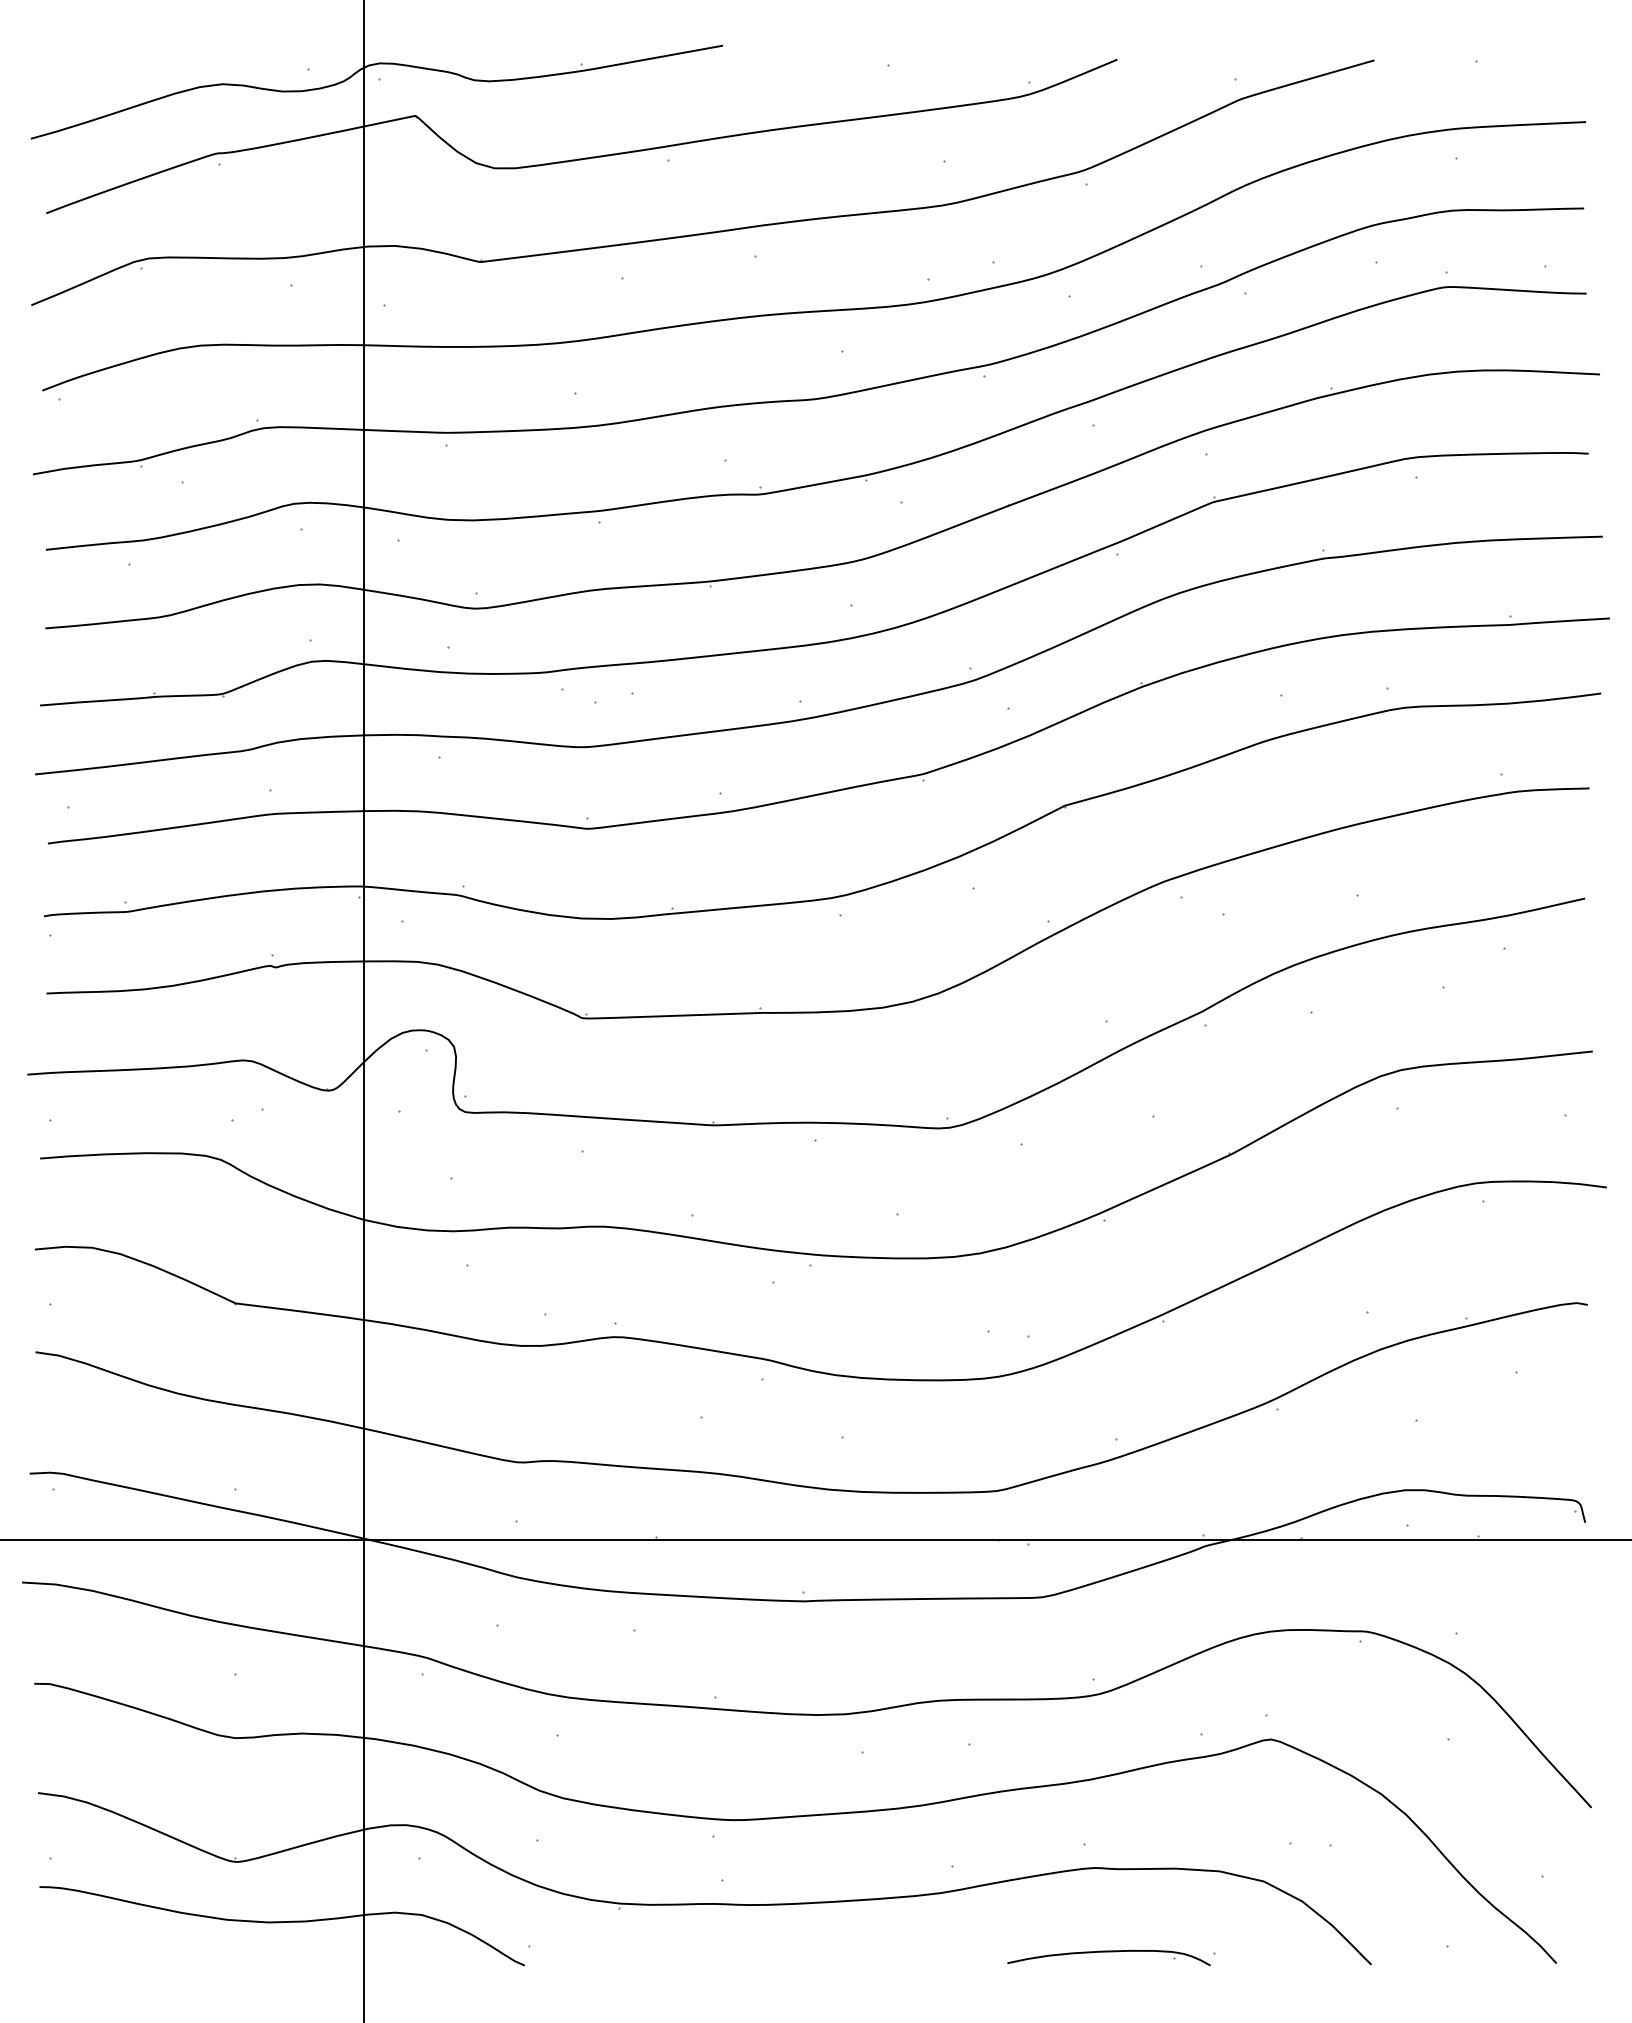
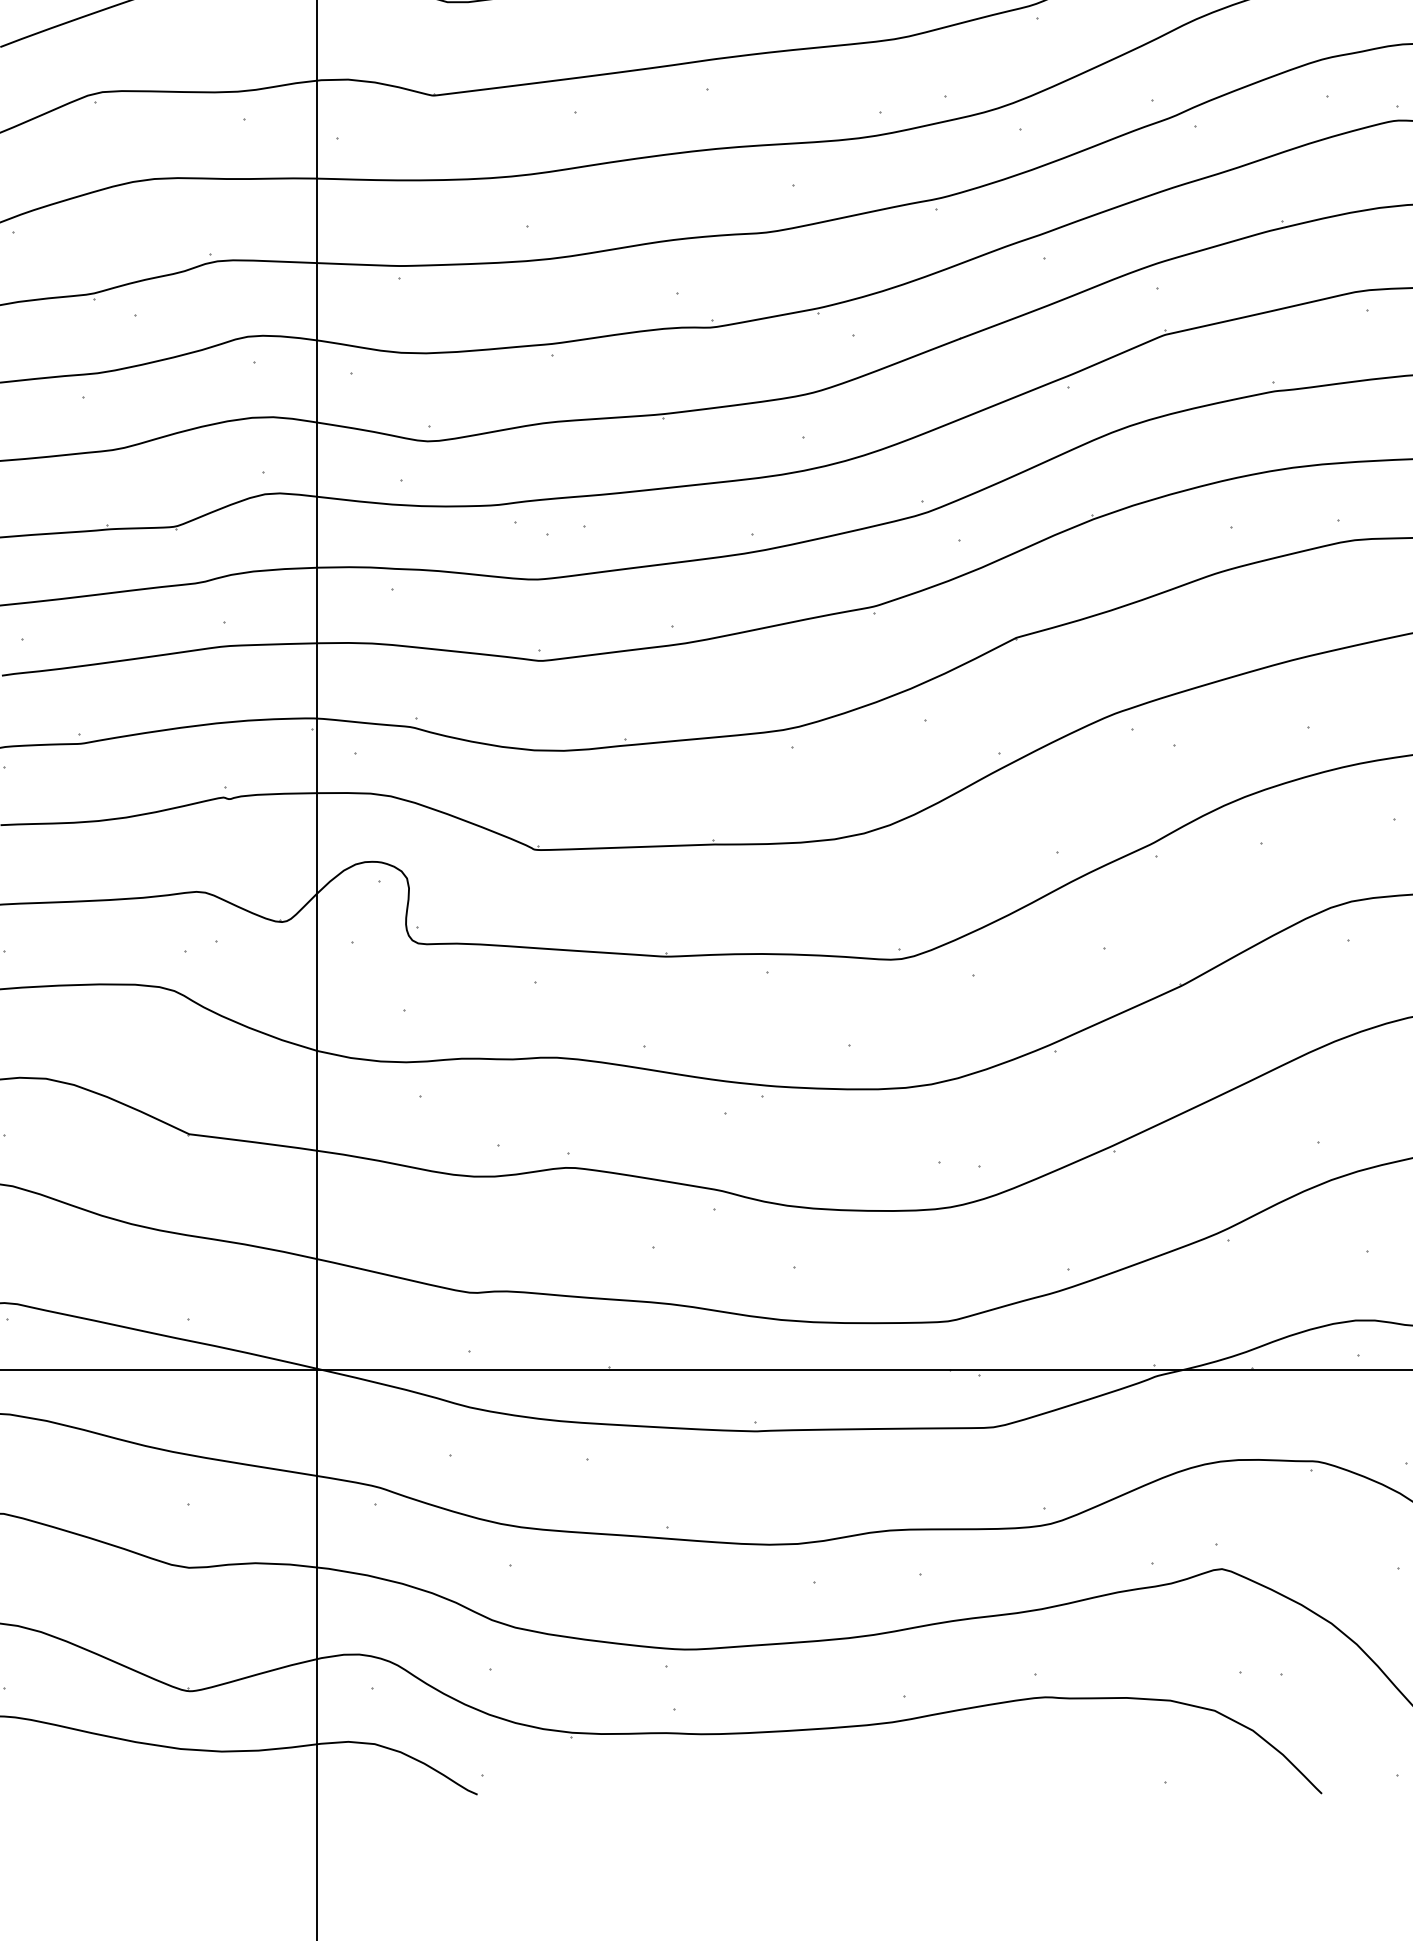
part: (1108, 1958) -> (1059, 1787), removed

